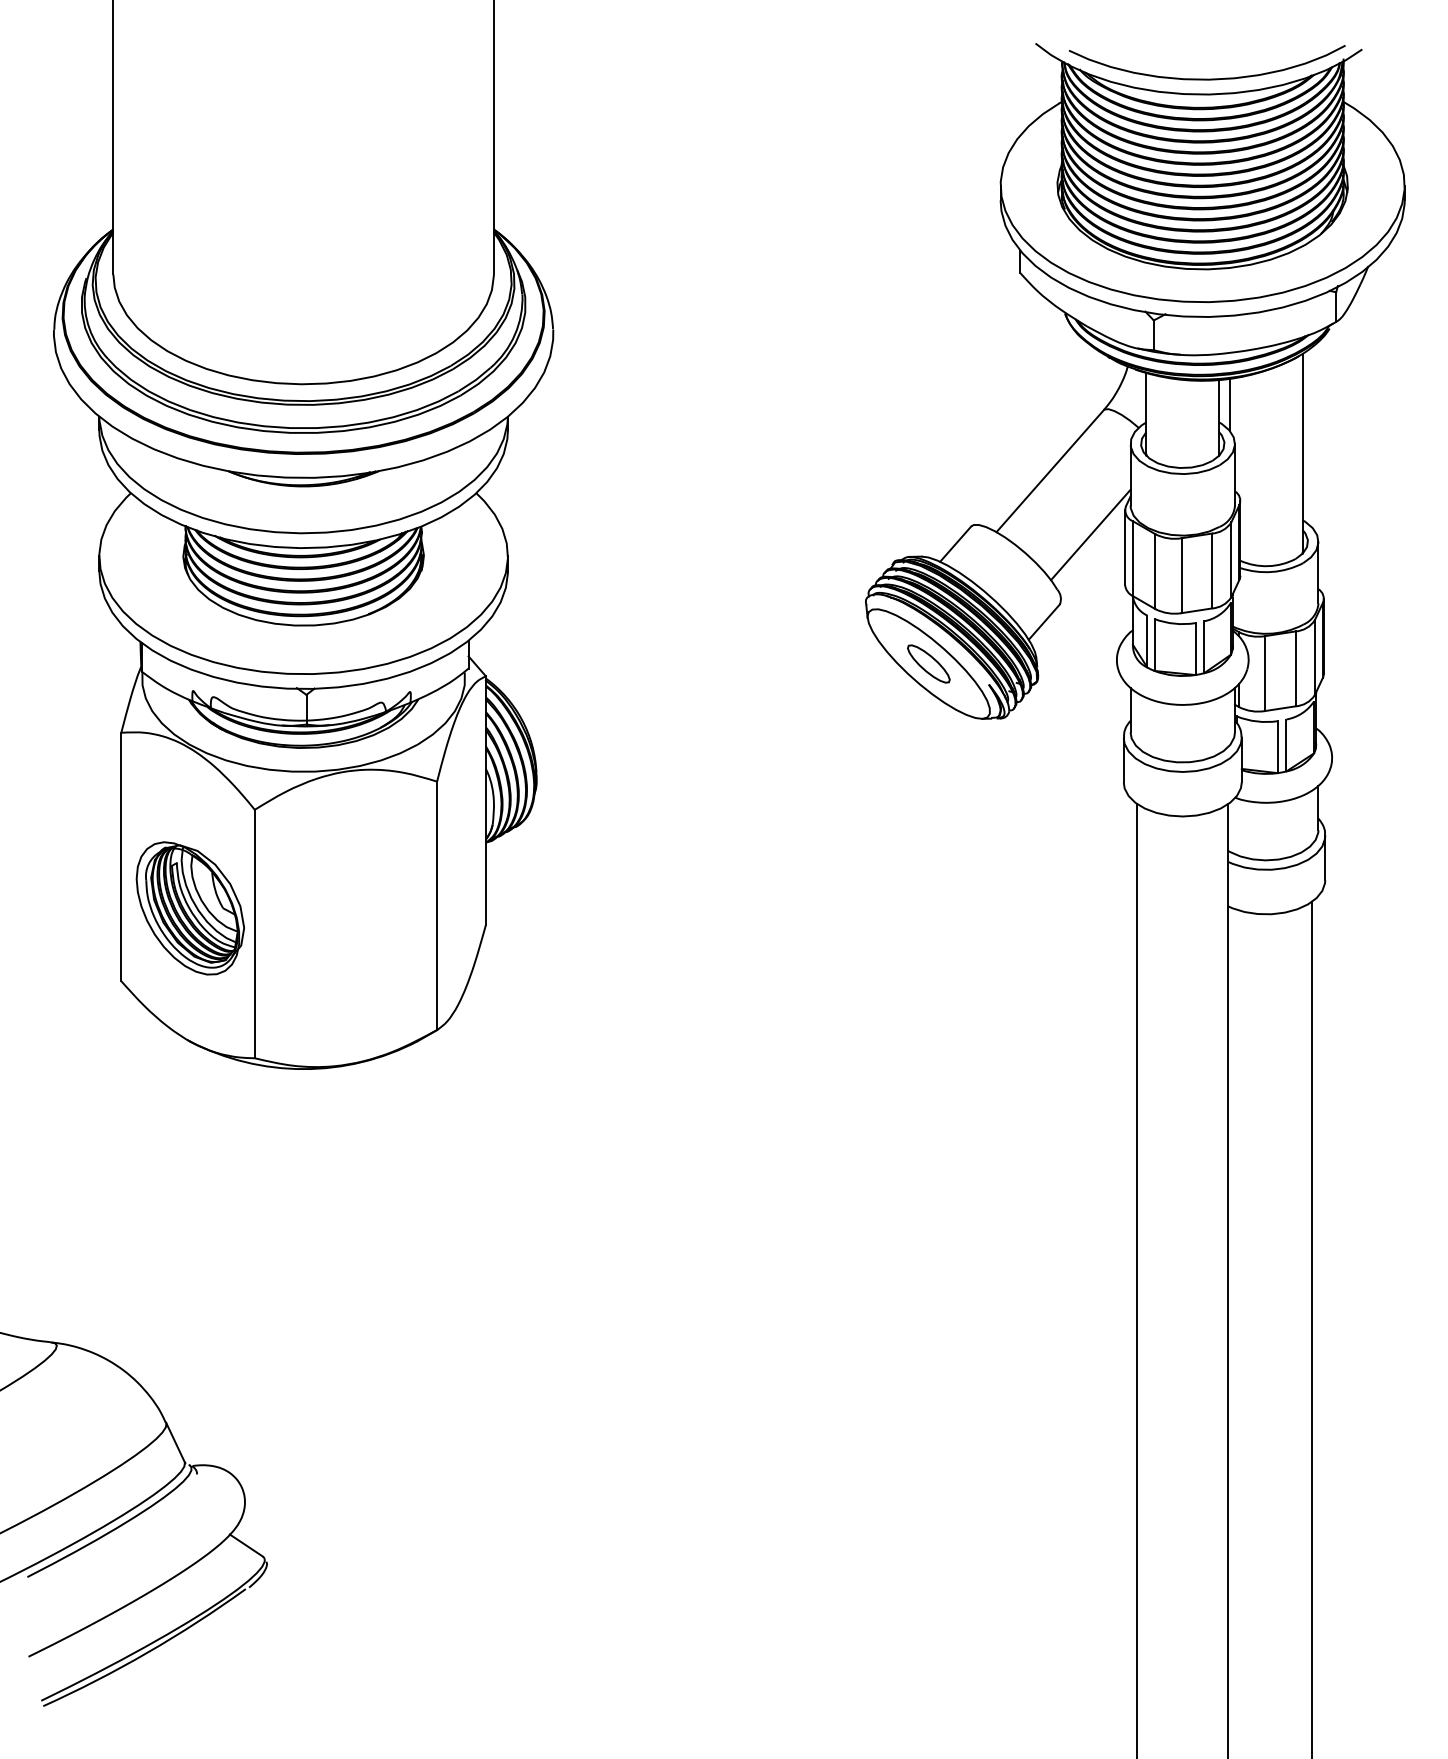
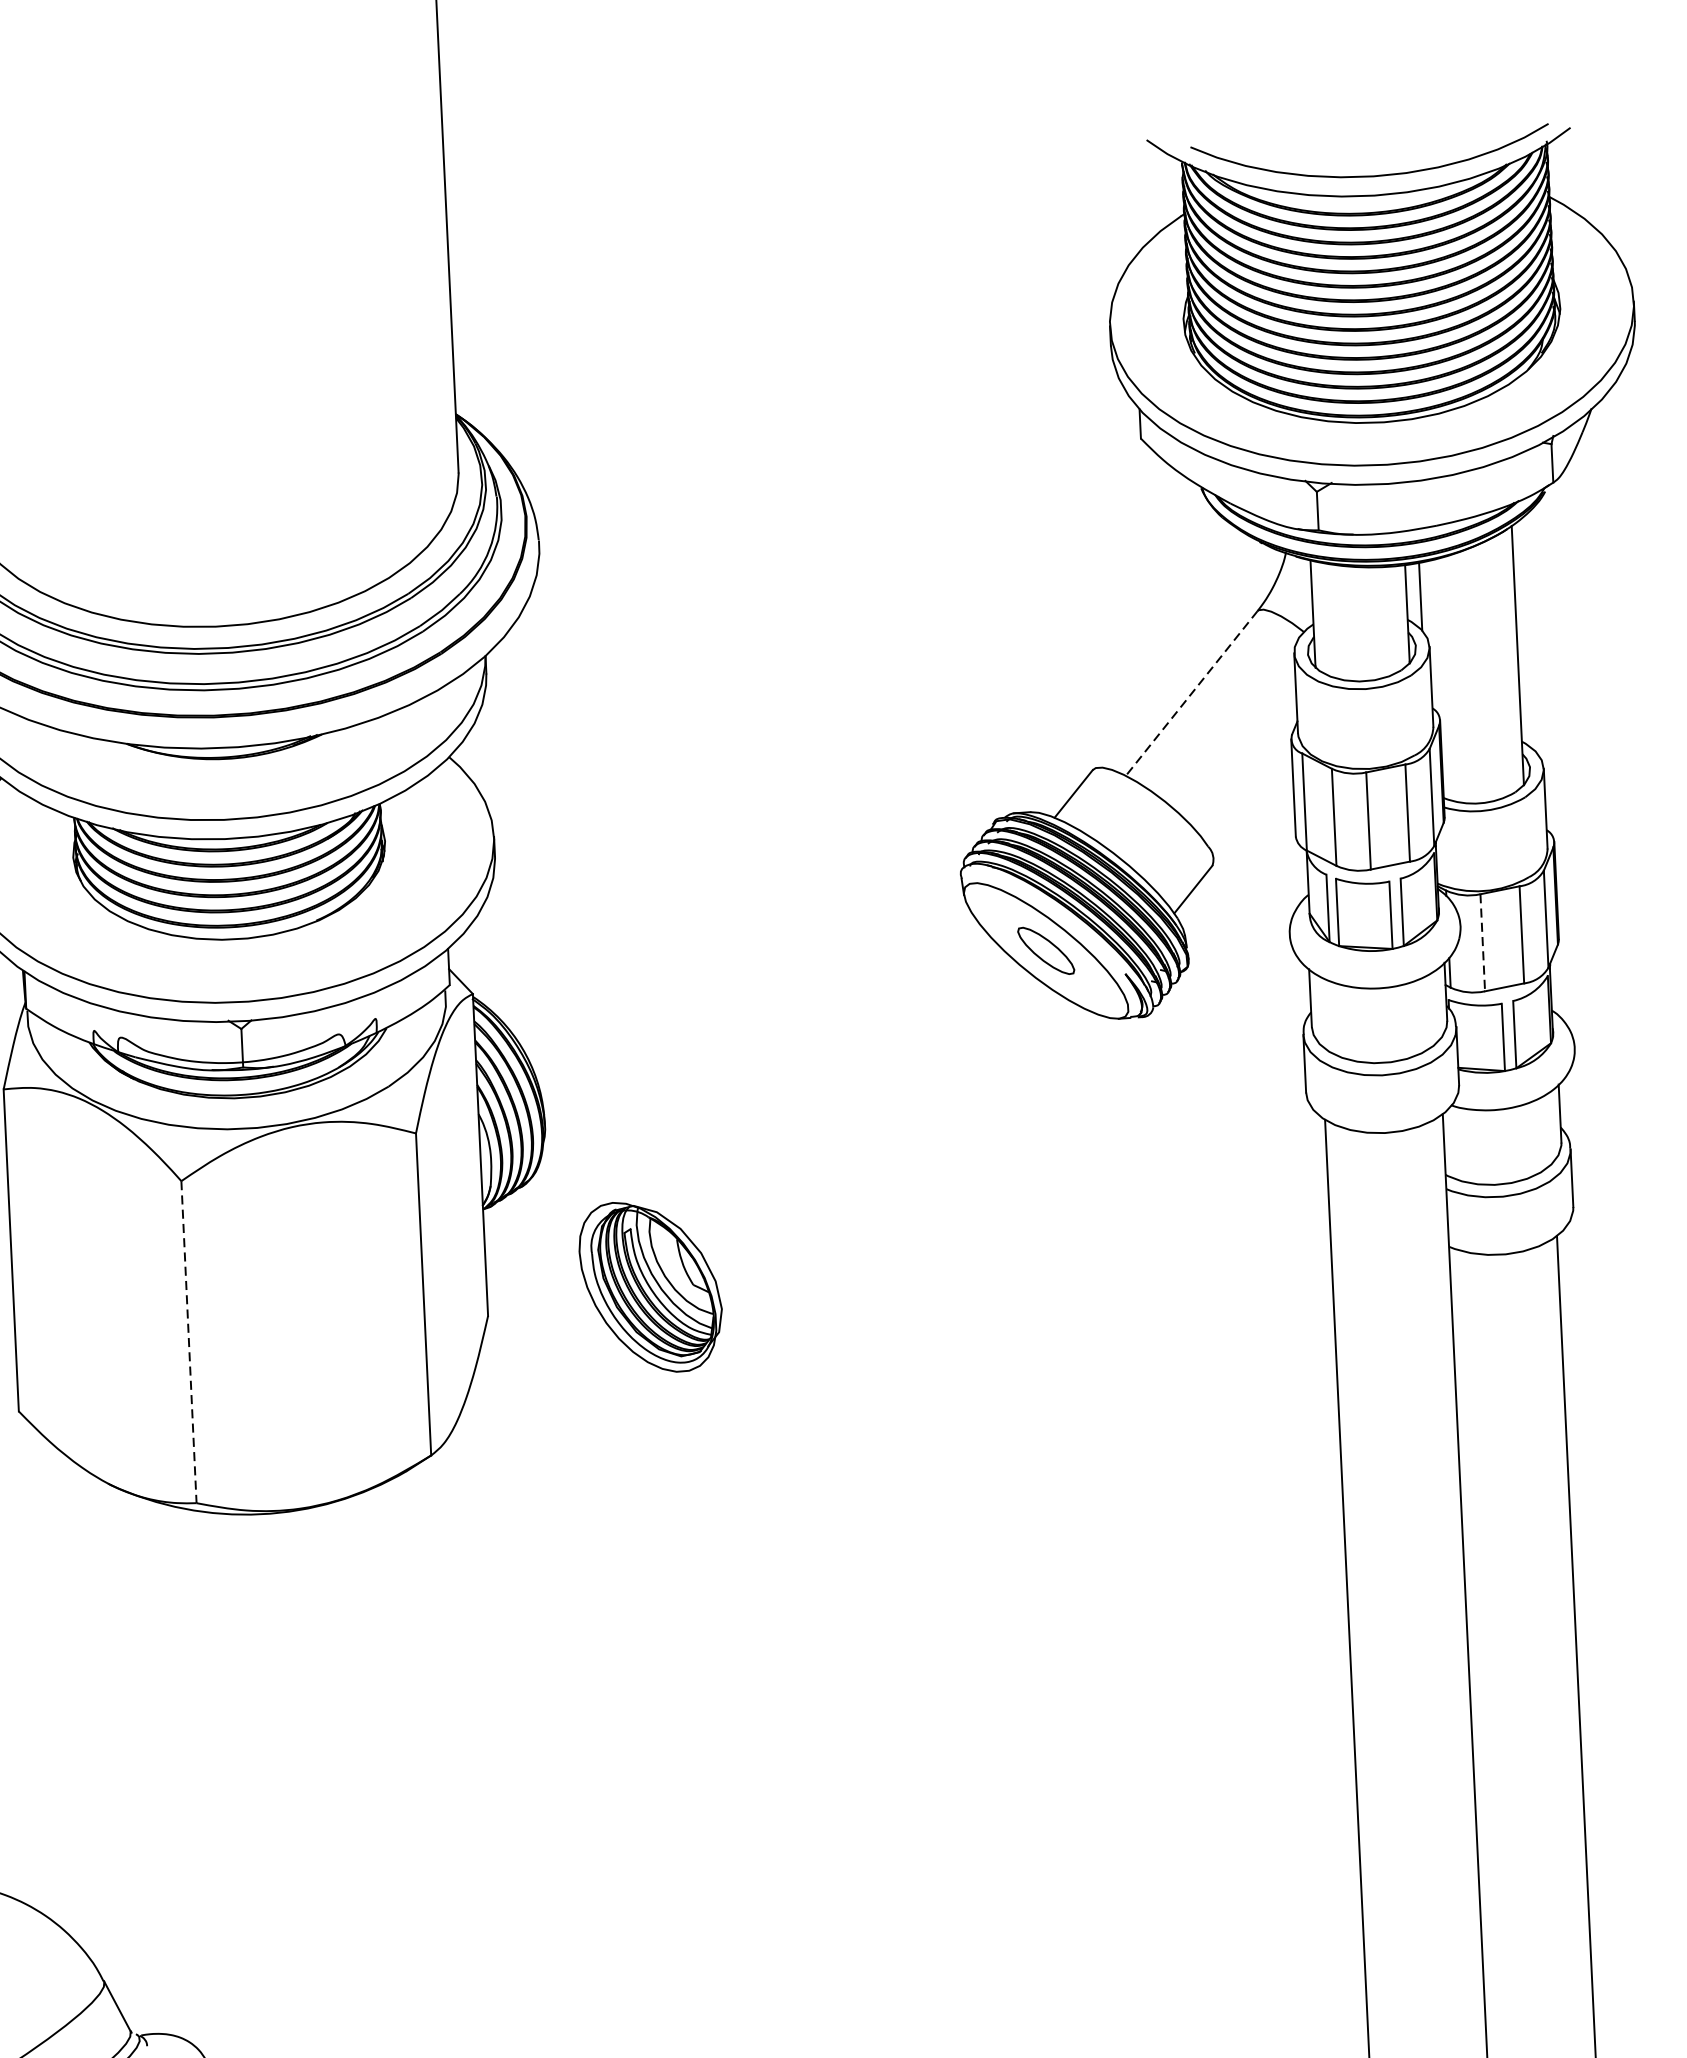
line: (1049, 471) -> (1190, 694), solid -> dashed
line: (1090, 534) -> (1247, 773), removed
line: (1265, 674) -> (1483, 943), solid -> dashed
part: (190, 908) -> (651, 1287), moved
line: (254, 934) -> (188, 1342), solid -> dashed

